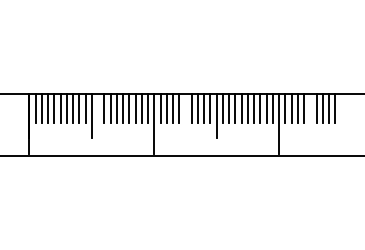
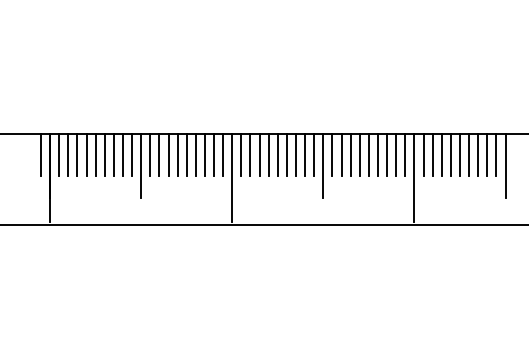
line: (23, 107) -> (41, 153), added
line: (98, 107) -> (150, 153), added
line: (185, 107) -> (277, 153), added
line: (310, 107) -> (460, 153), added
line: (341, 115) -> (505, 165), added

